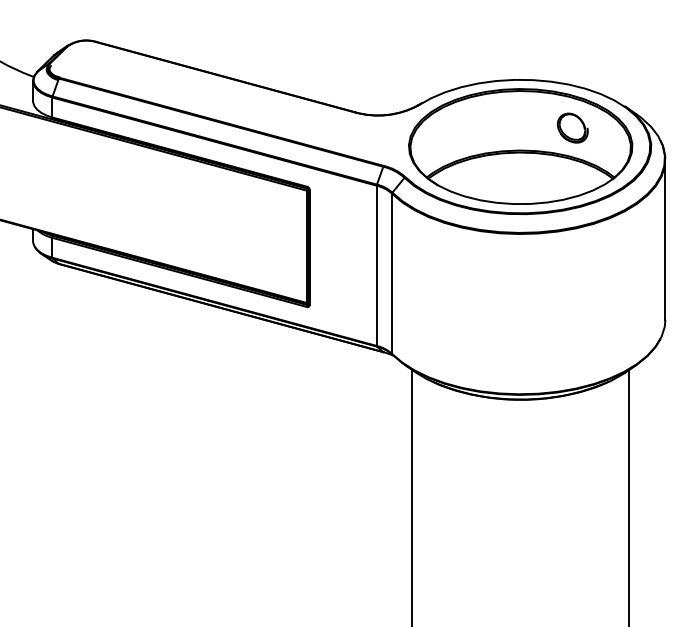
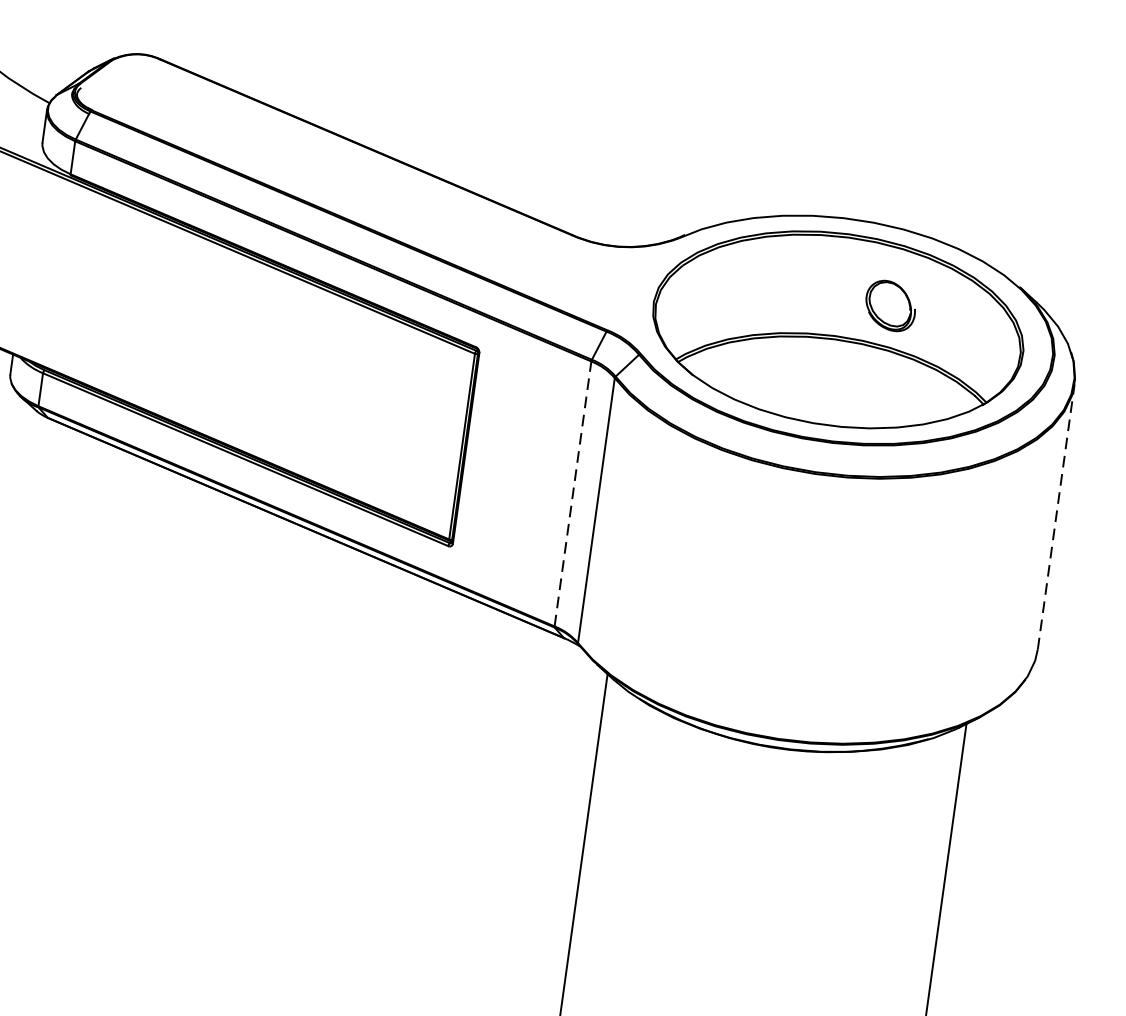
part: (572, 127) -> (890, 304), moved
line: (665, 239) -> (1056, 516), solid -> dashed
line: (376, 265) -> (572, 493), solid -> dashed

